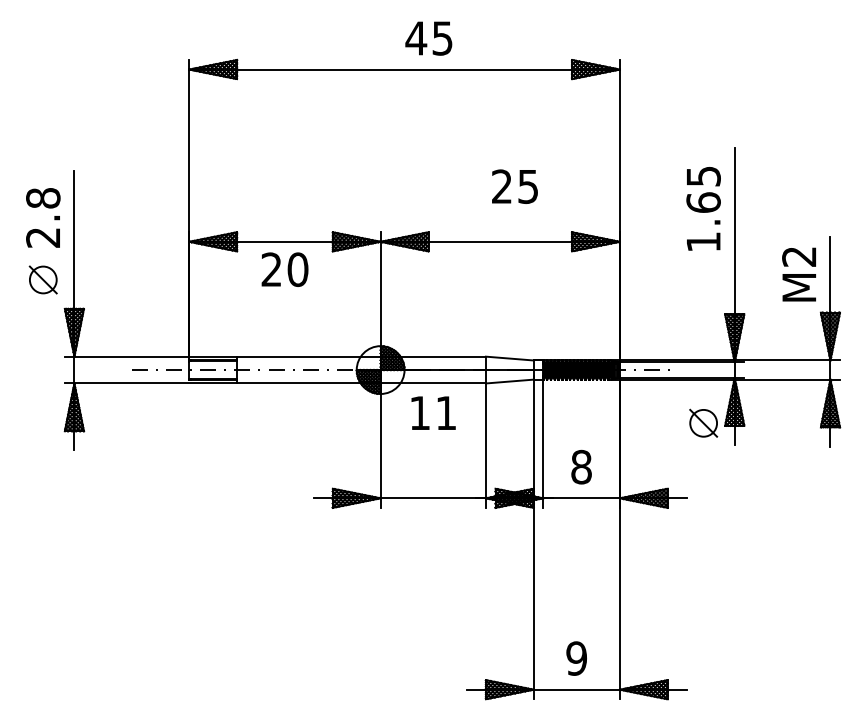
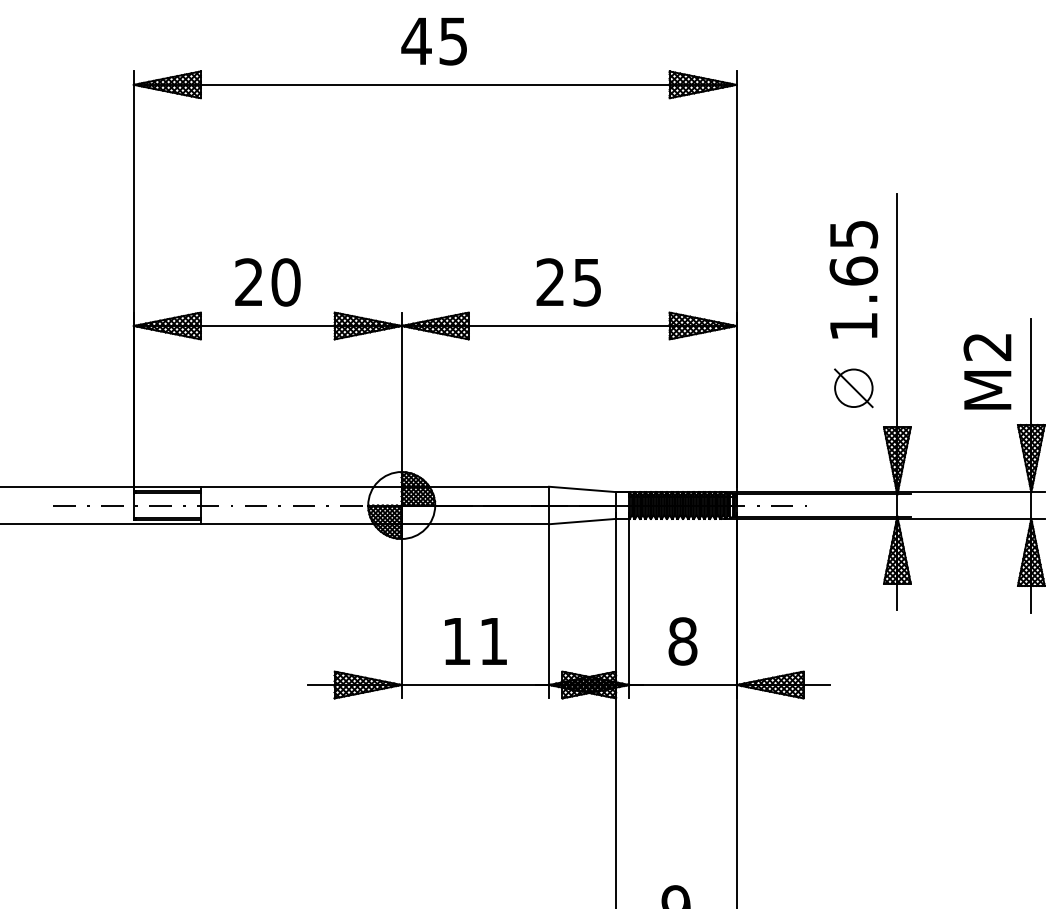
text: (428, 38) -> (433, 41), moved
text: (514, 186) -> (568, 282), moved
text: (284, 269) -> (267, 282), moved
text: (433, 412) -> (475, 640), moved
part: (703, 422) -> (853, 387), moved

